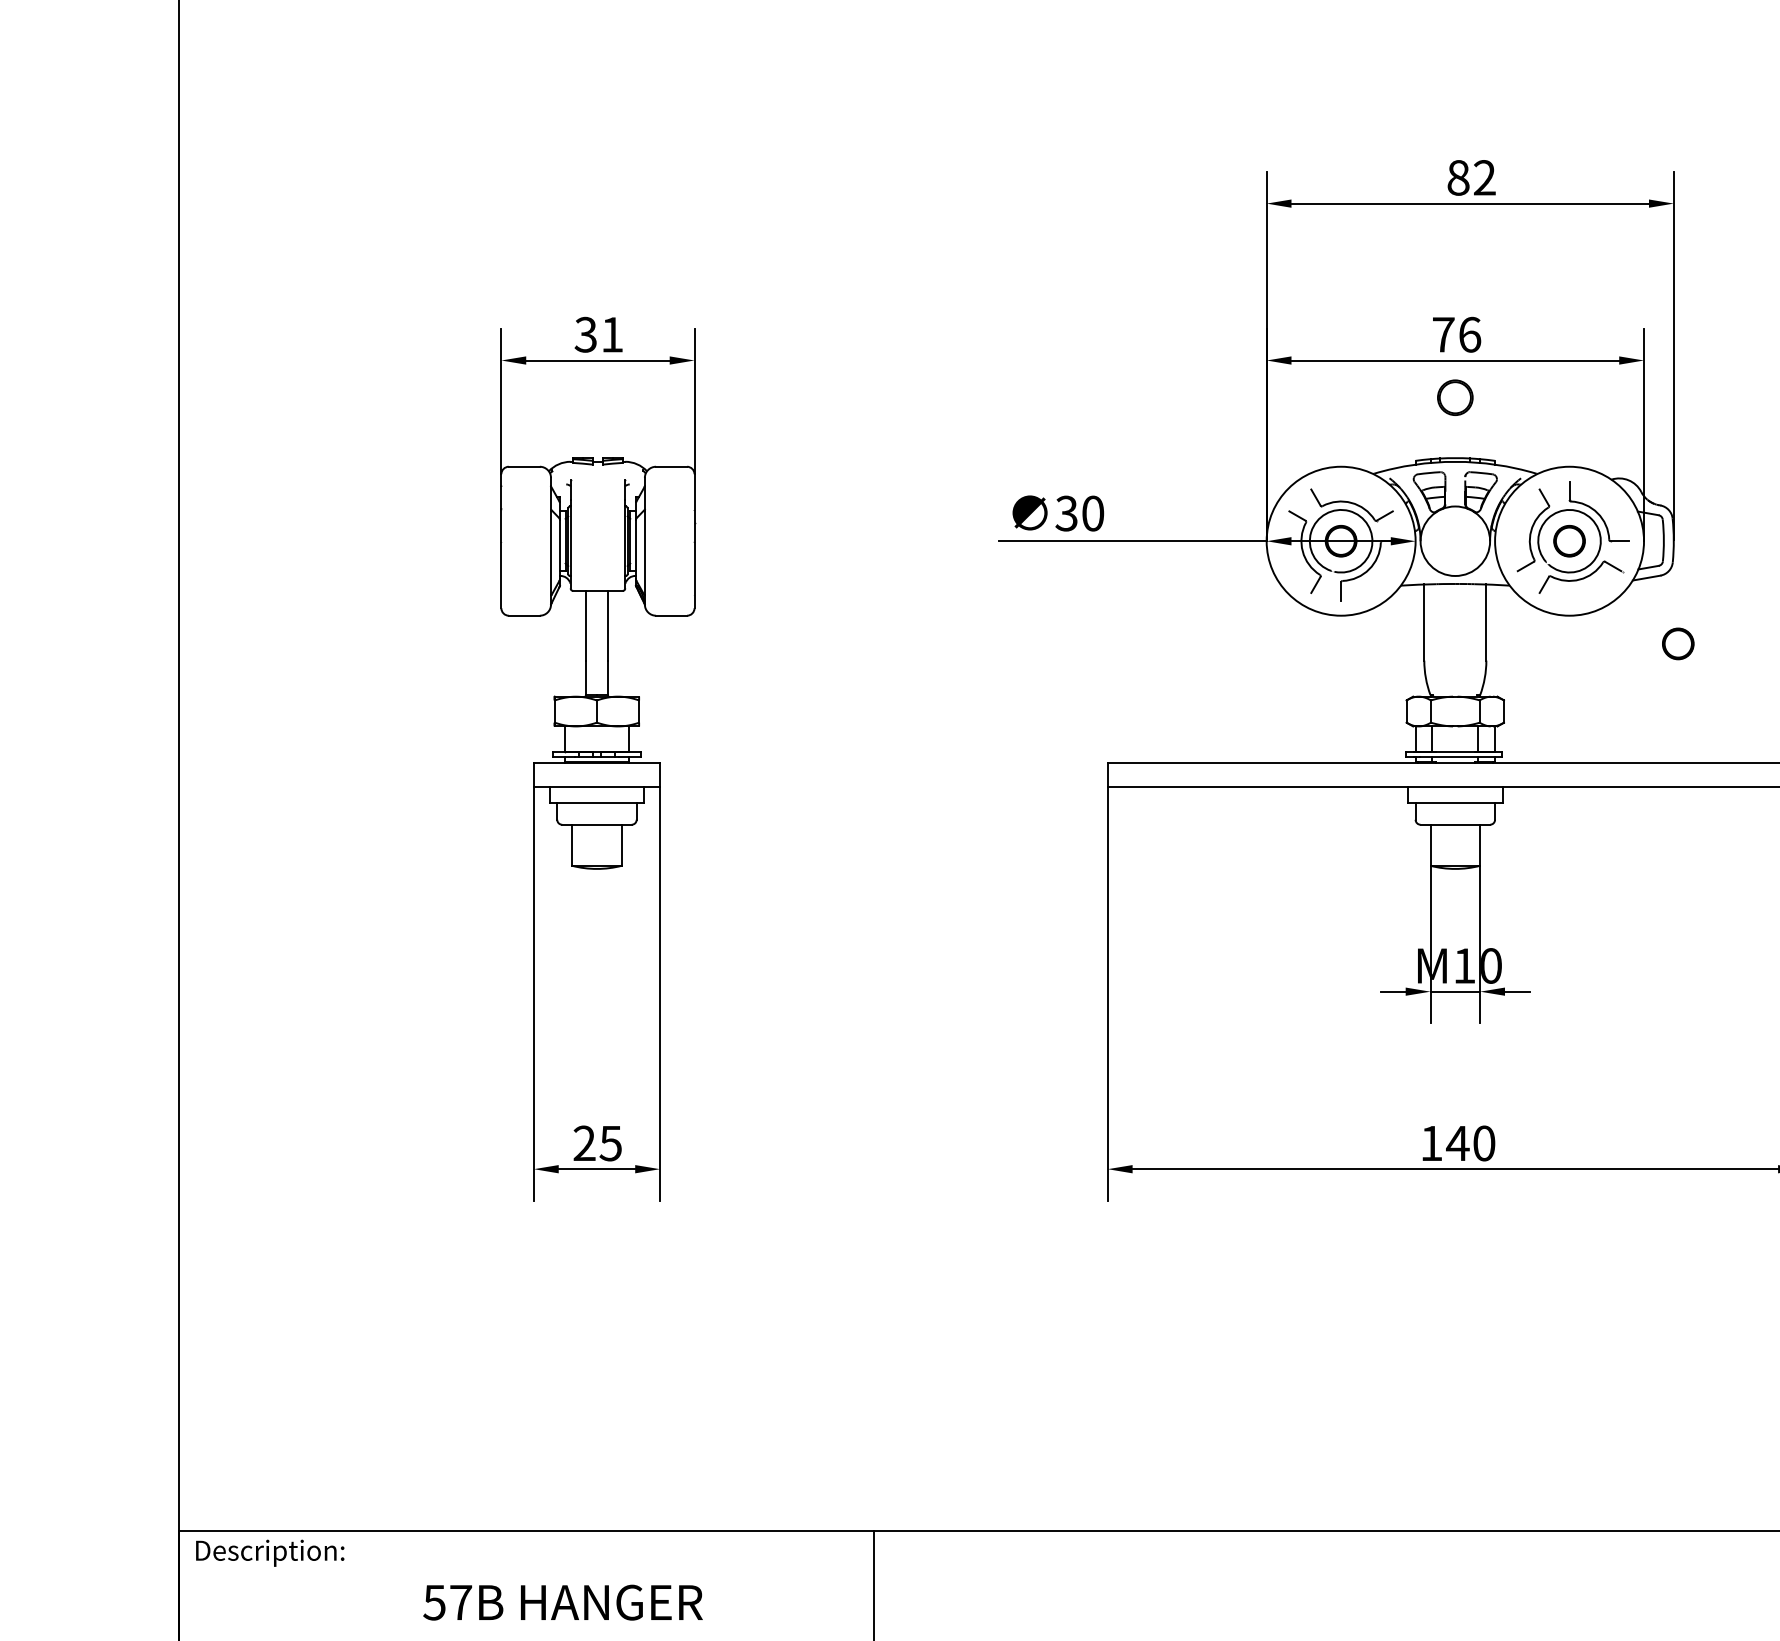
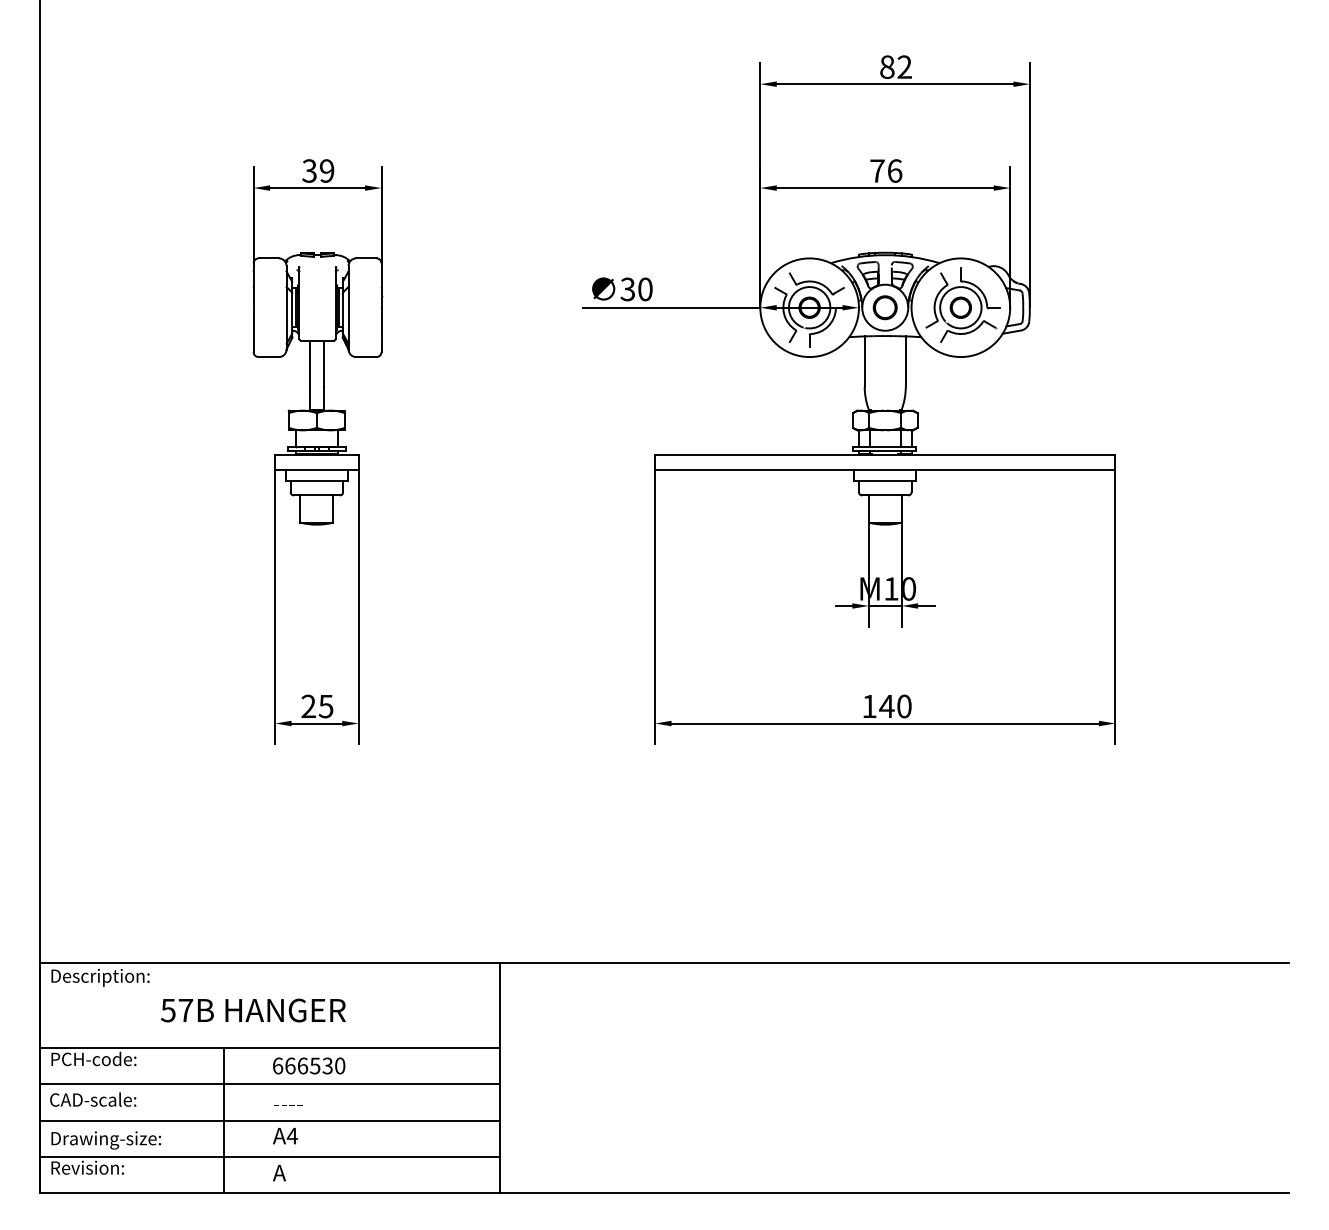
text: (611, 333) -> (326, 170), 31 -> 39
circle: (1454, 397) -> (884, 307), moved
circle: (1677, 643) -> (1032, 375), removed
text: (563, 1602) -> (253, 1010), moved

